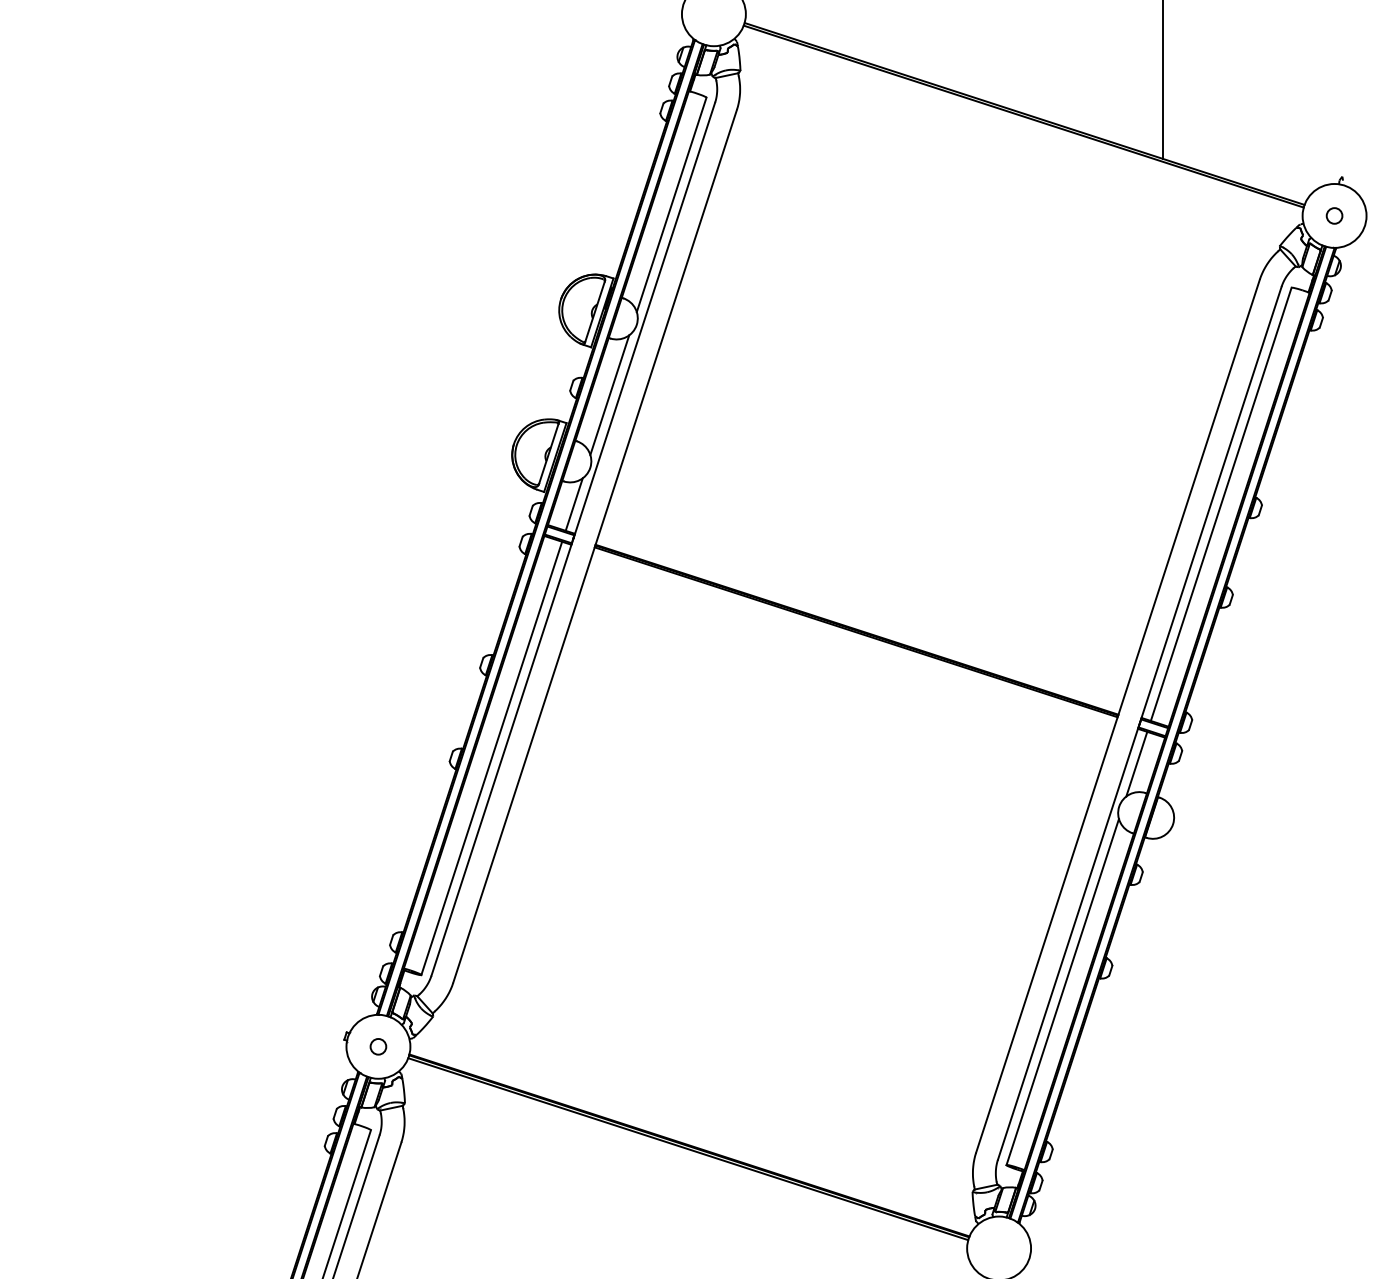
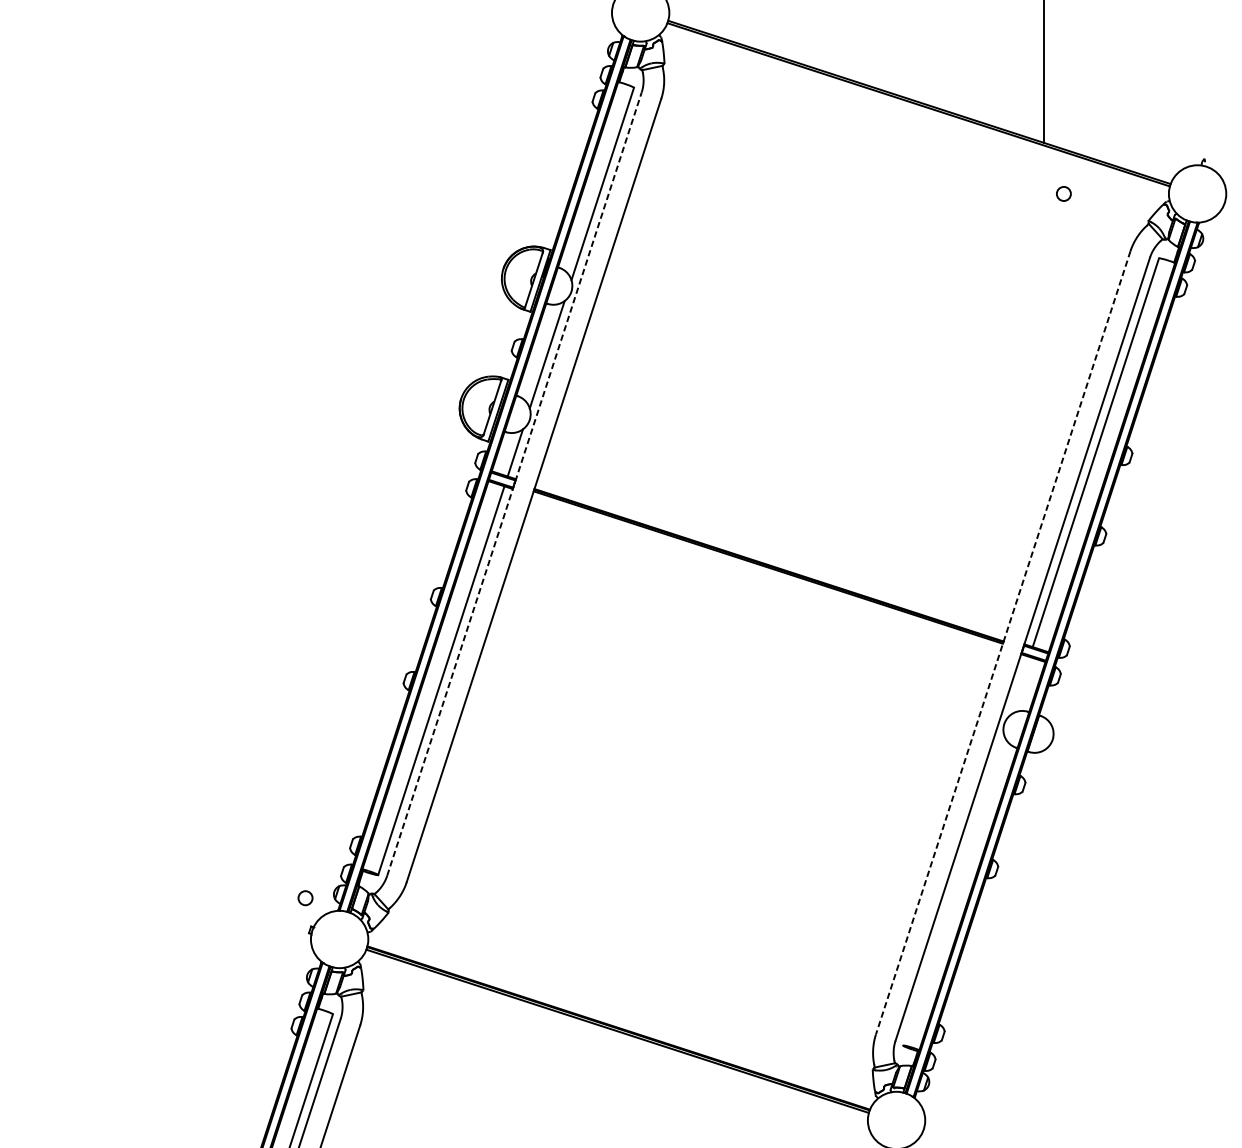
circle: (1334, 215) -> (1063, 193), moved
line: (573, 539) -> (514, 484), solid -> dashed
line: (1117, 716) -> (1002, 643), solid -> dashed
line: (1136, 763) -> (1019, 685), removed
line: (1062, 992) -> (953, 890), removed
circle: (378, 1046) -> (305, 897), moved

